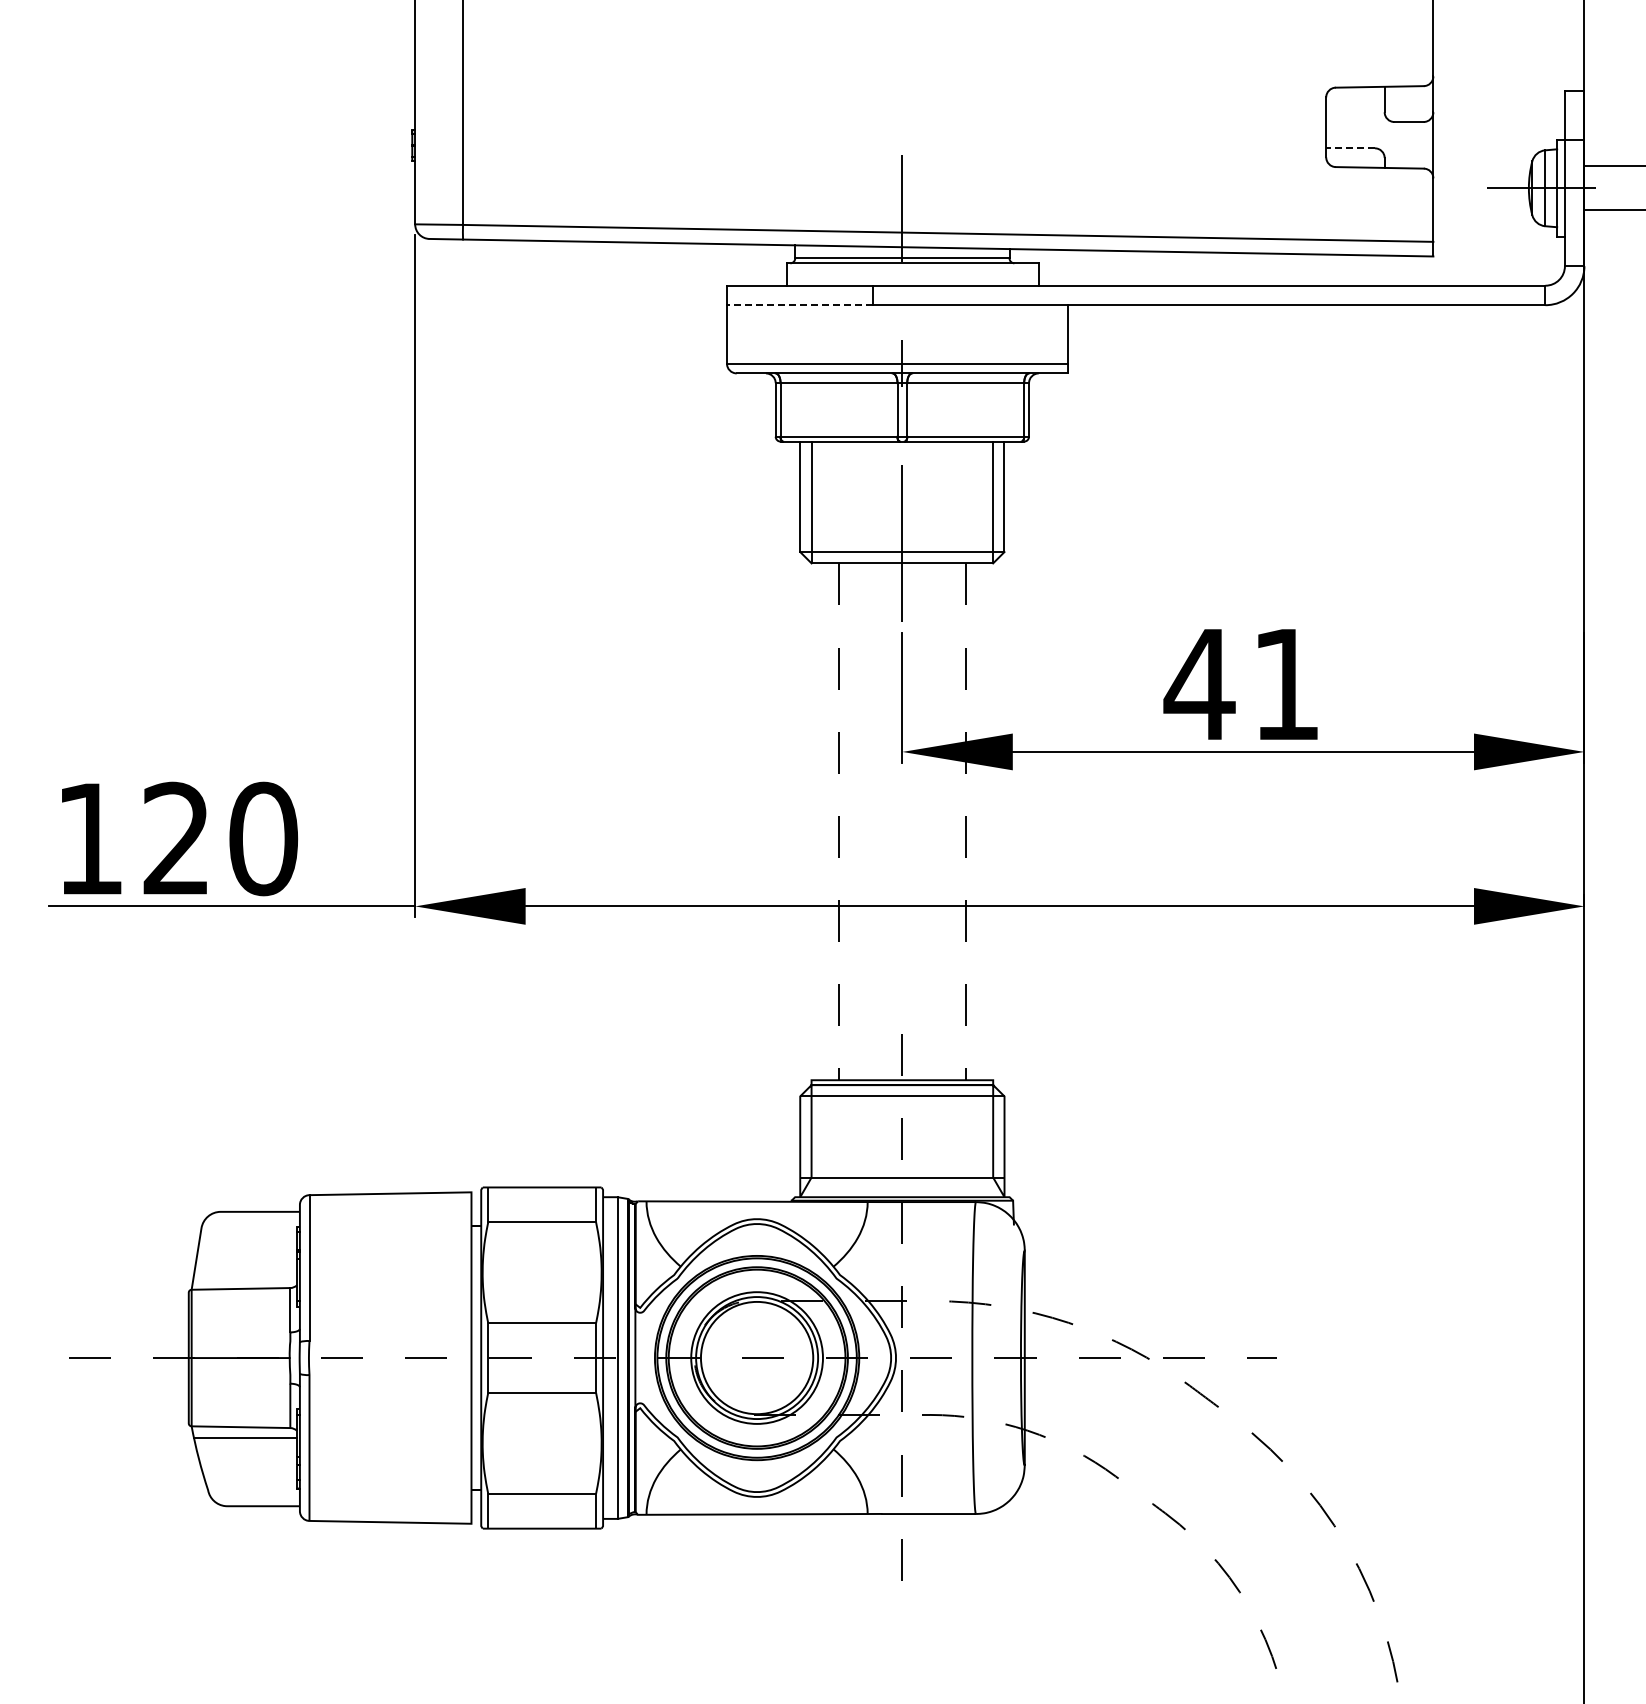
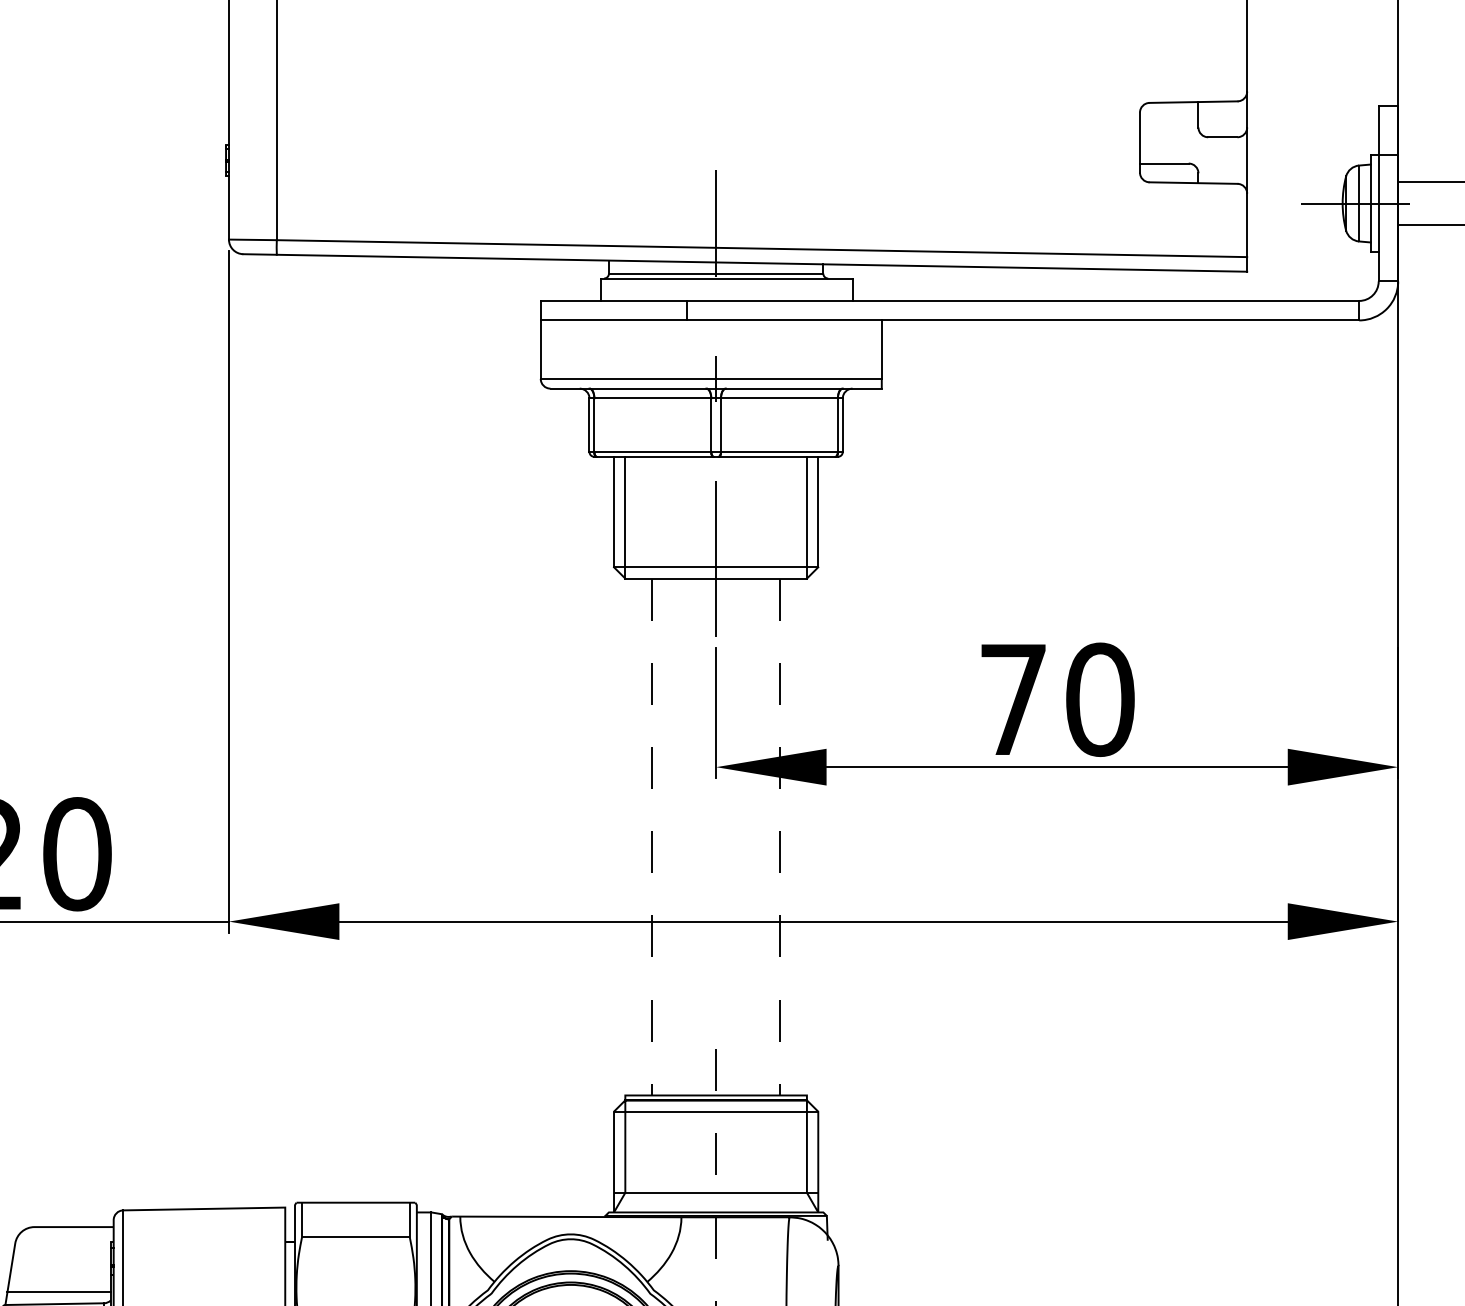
line: (1350, 148) -> (1164, 163), dashed -> solid
line: (799, 305) -> (613, 320), dashed -> solid
text: (1241, 684) -> (1055, 699), 41 -> 70
line: (244, 1276) -> (58, 1291), added

